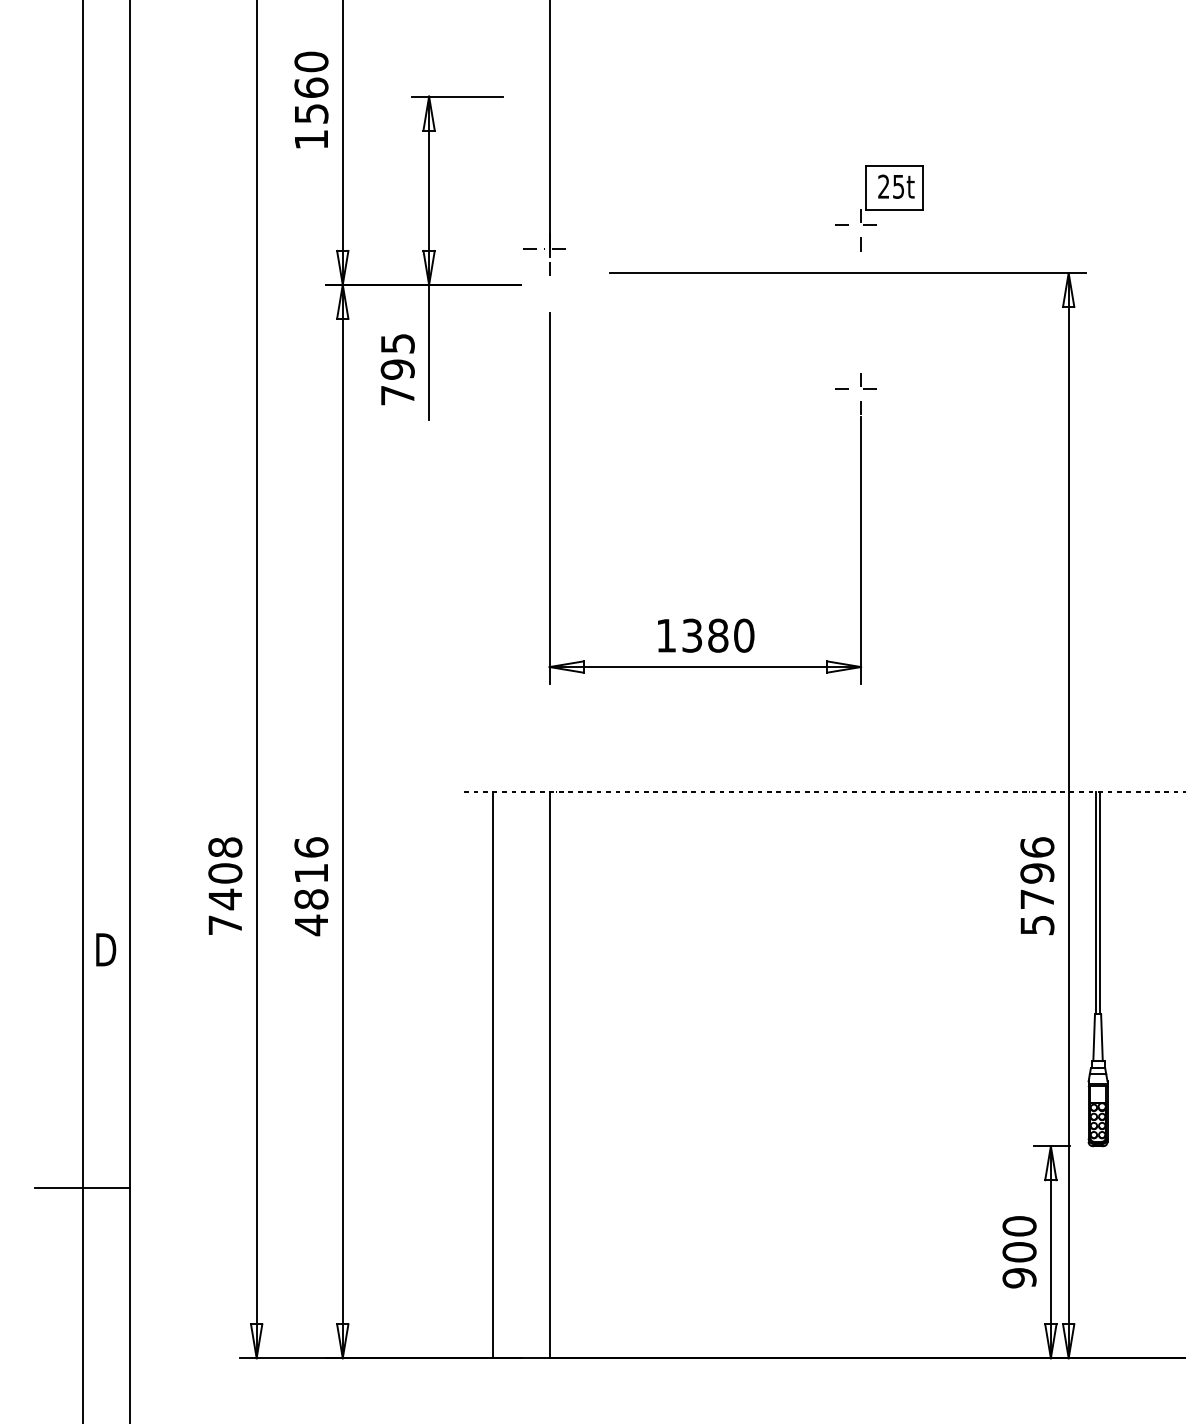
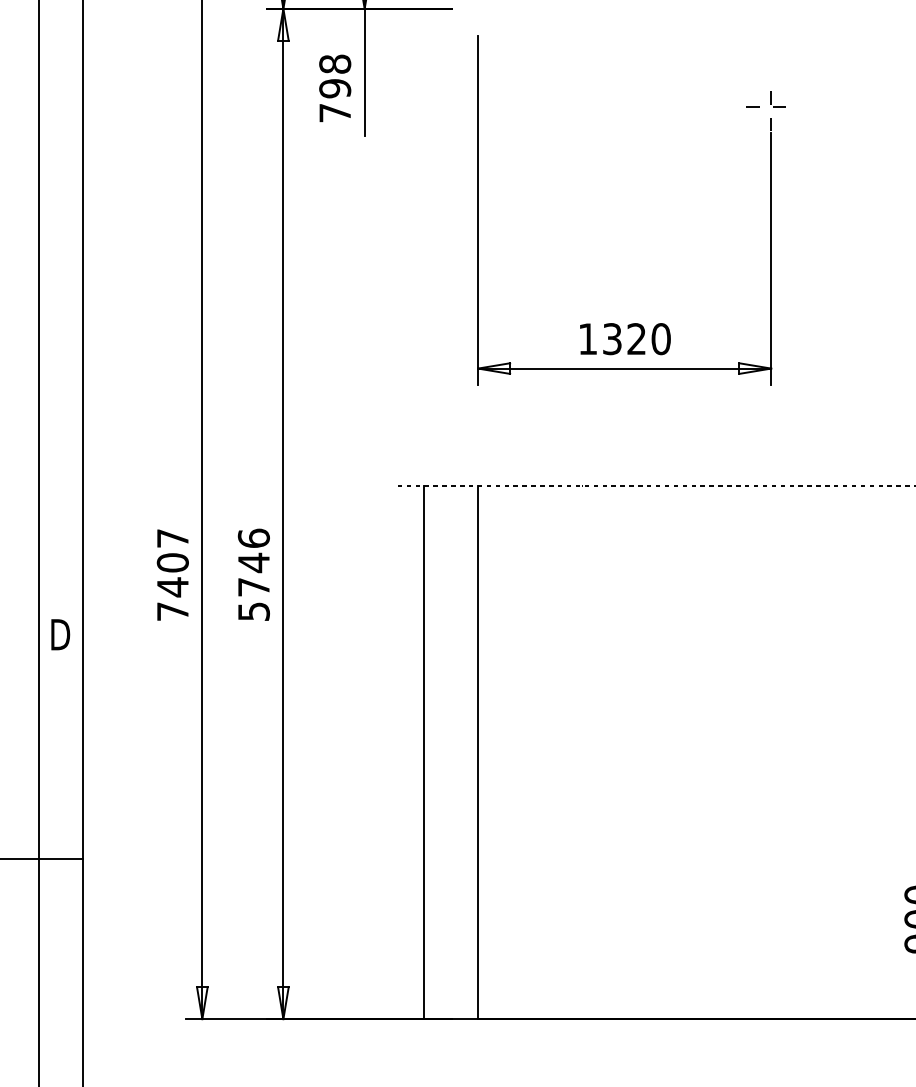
text: (397, 343) -> (334, 64), 795 -> 798
text: (718, 635) -> (637, 338), 1380 -> 1320
text: (225, 847) -> (173, 538), 7408 -> 7407
text: (311, 899) -> (253, 587), 4816 -> 5746

